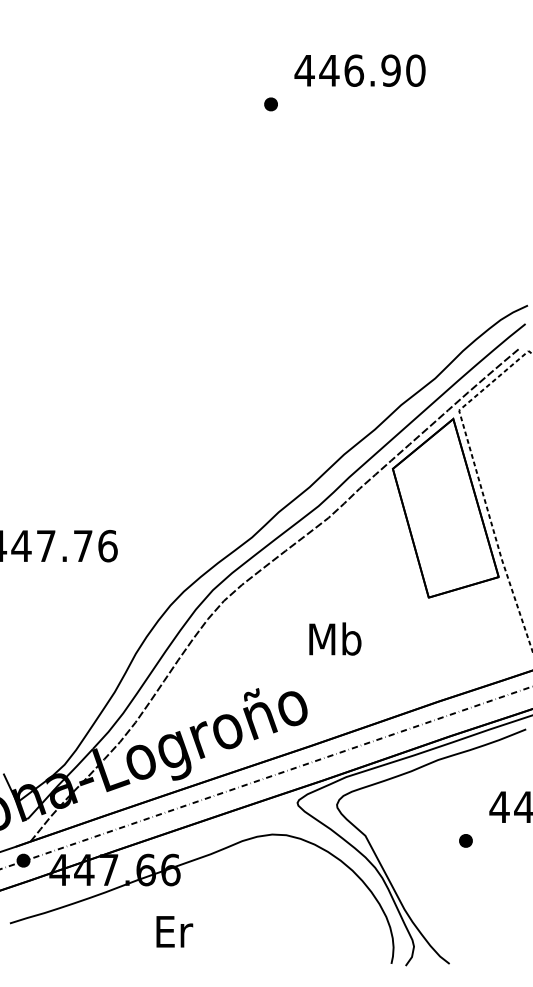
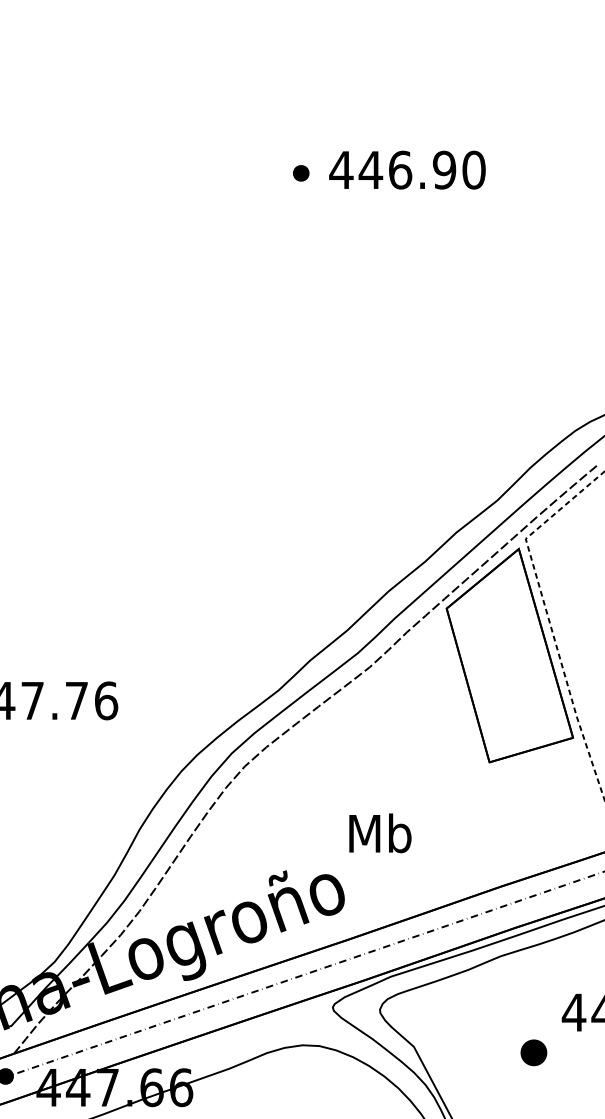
text: (359, 70) -> (406, 169), moved
text: (335, 638) -> (380, 832), moved
part: (465, 840) -> (533, 1052), size x1.6

